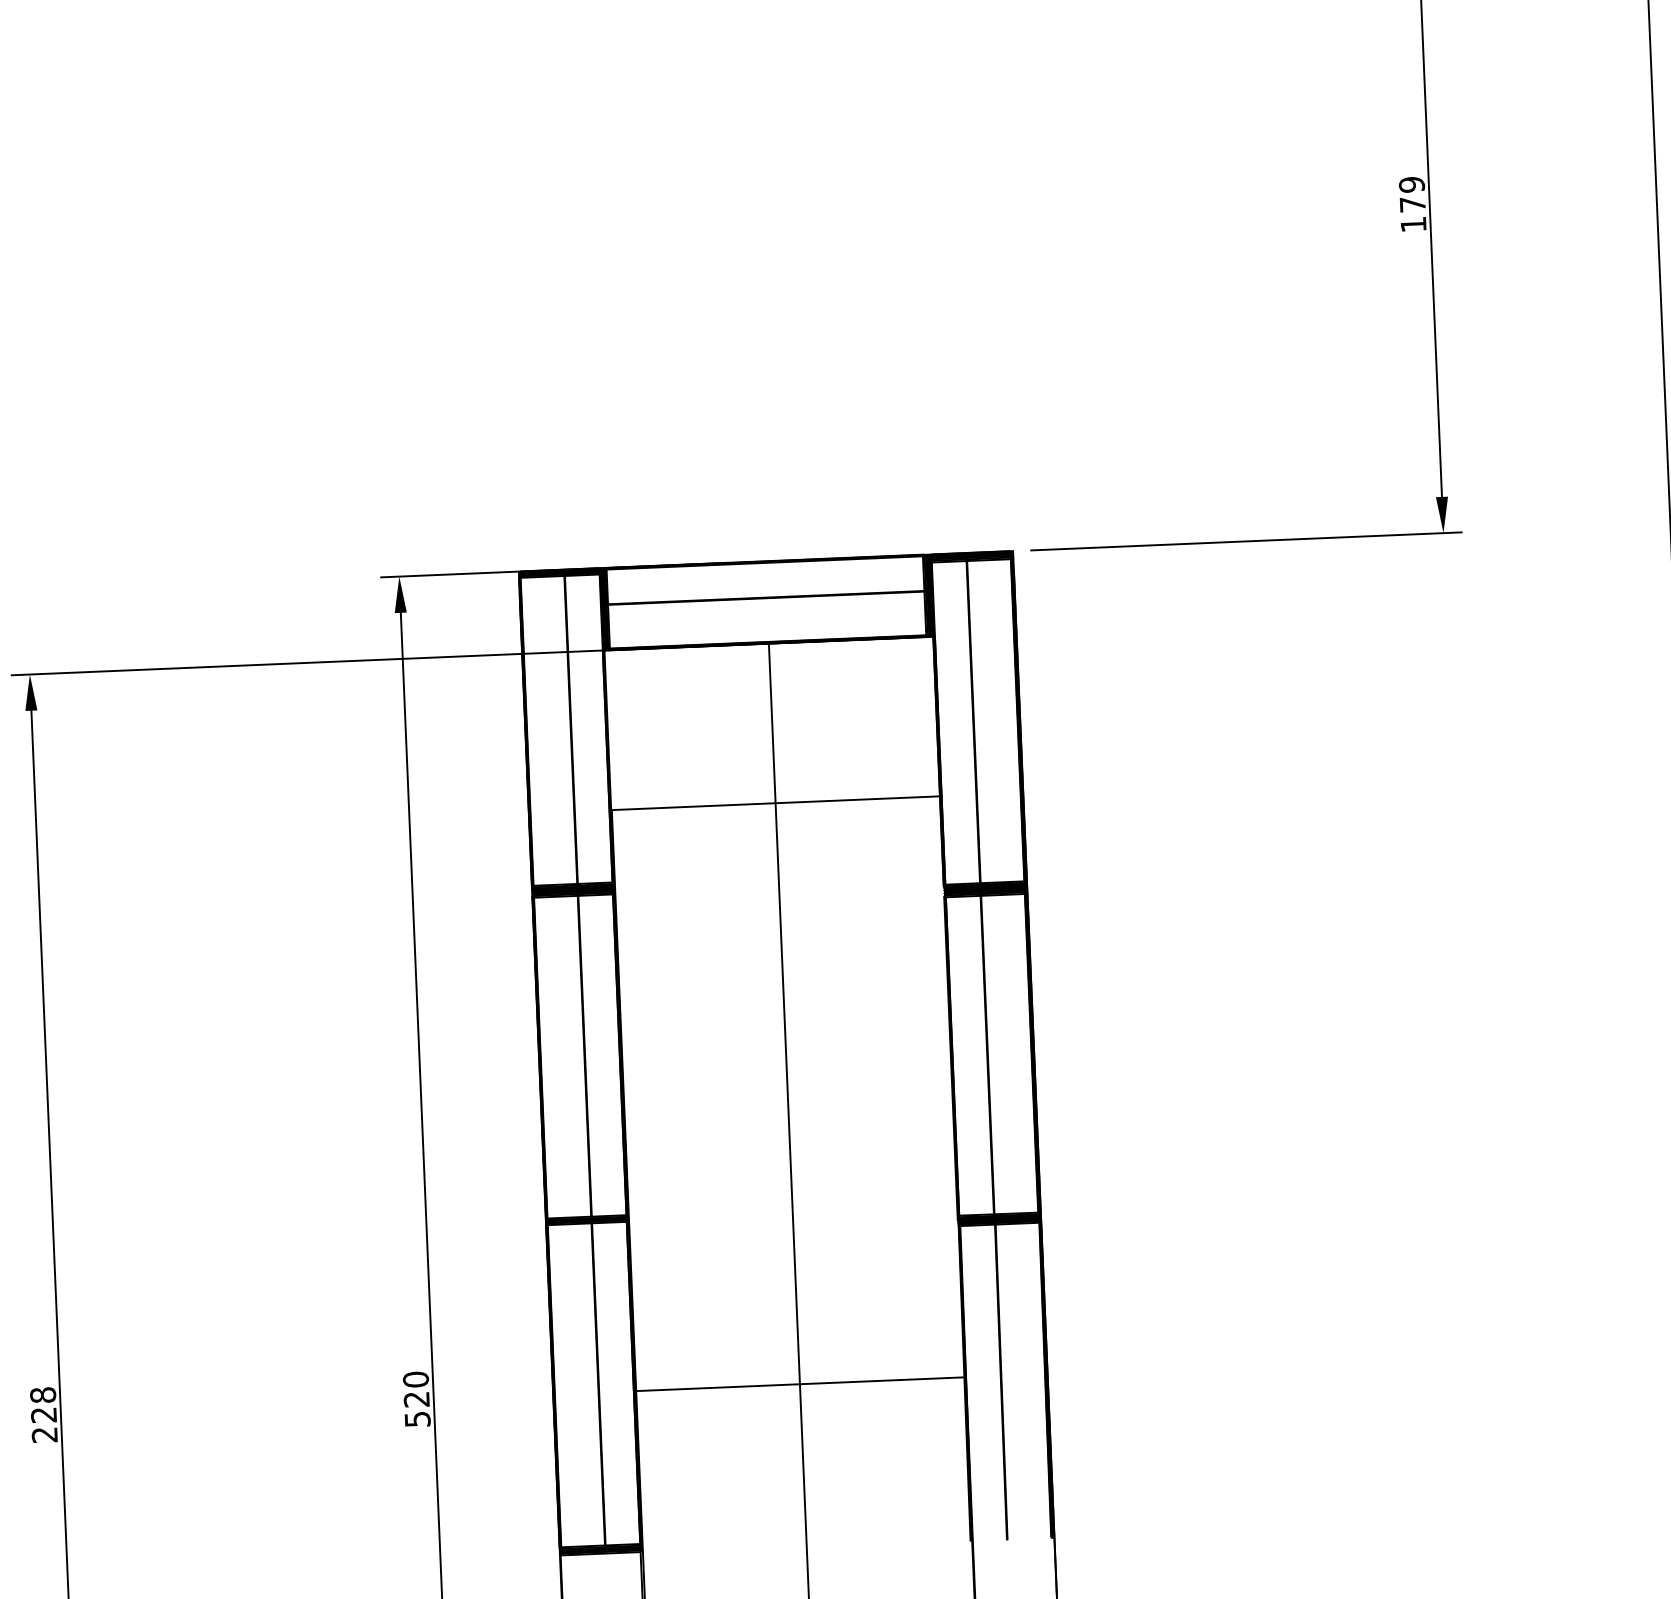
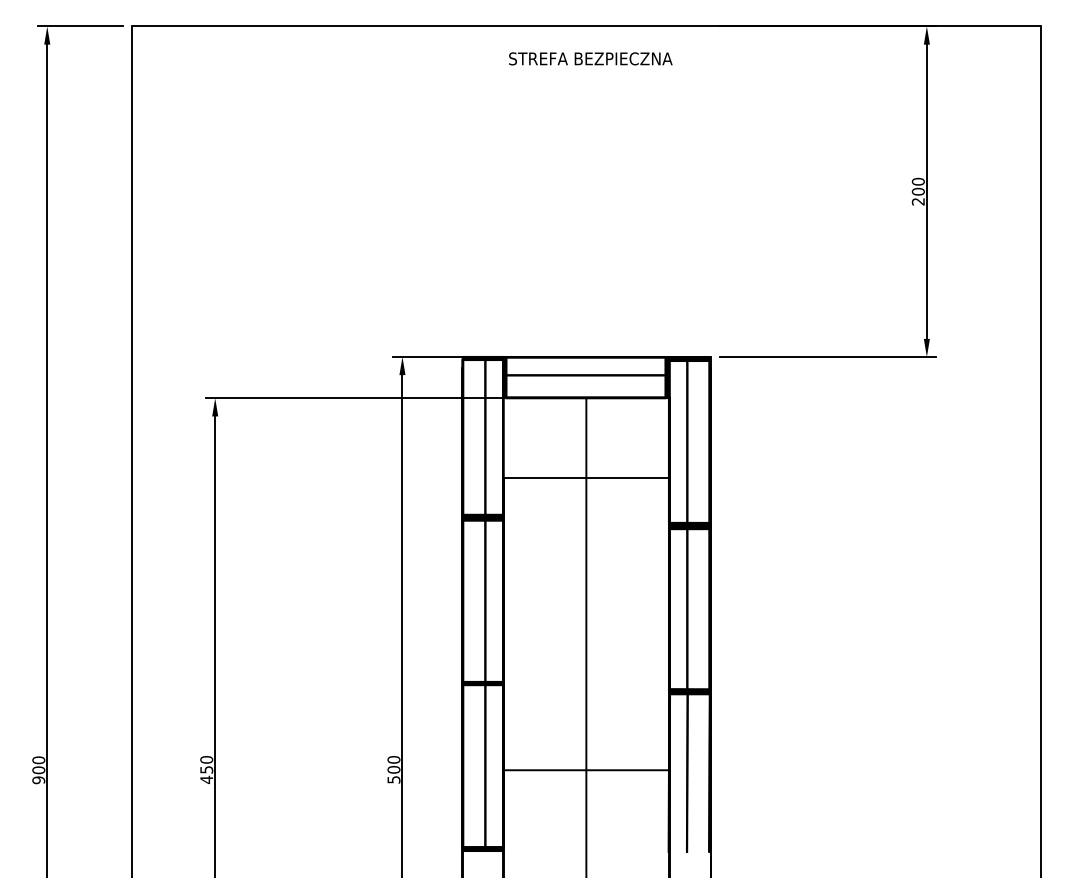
text: (1410, 204) -> (917, 191), 179 -> 200
text: (415, 1398) -> (393, 769), 520 -> 500
text: (43, 1414) -> (206, 769), 228 -> 450

